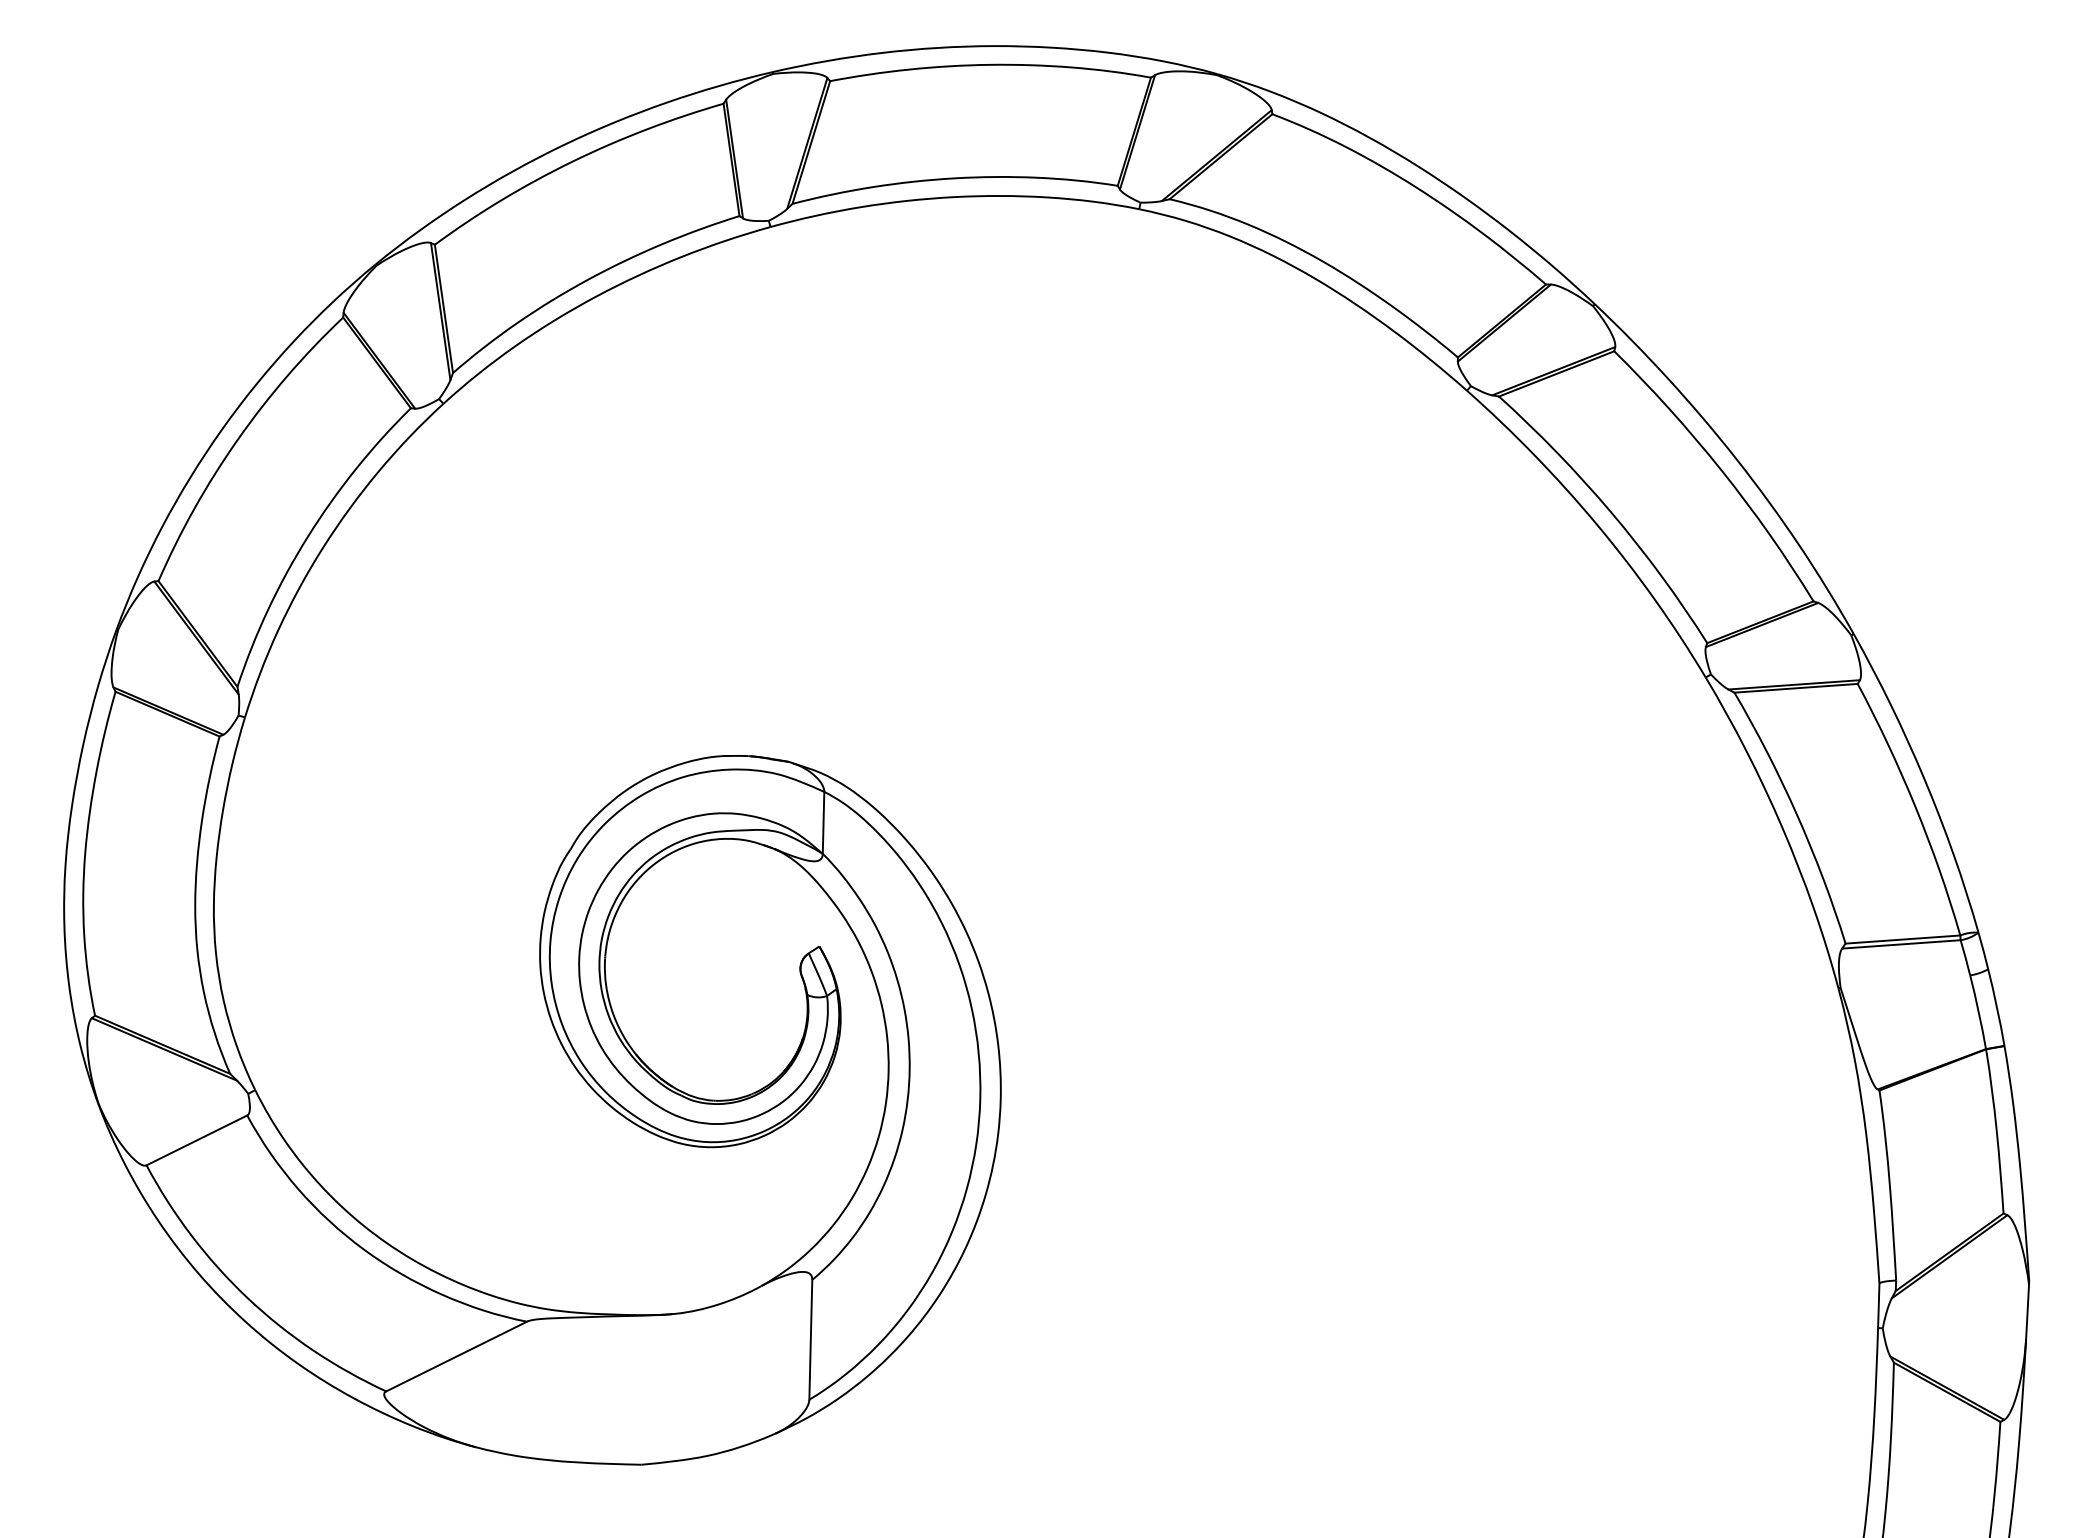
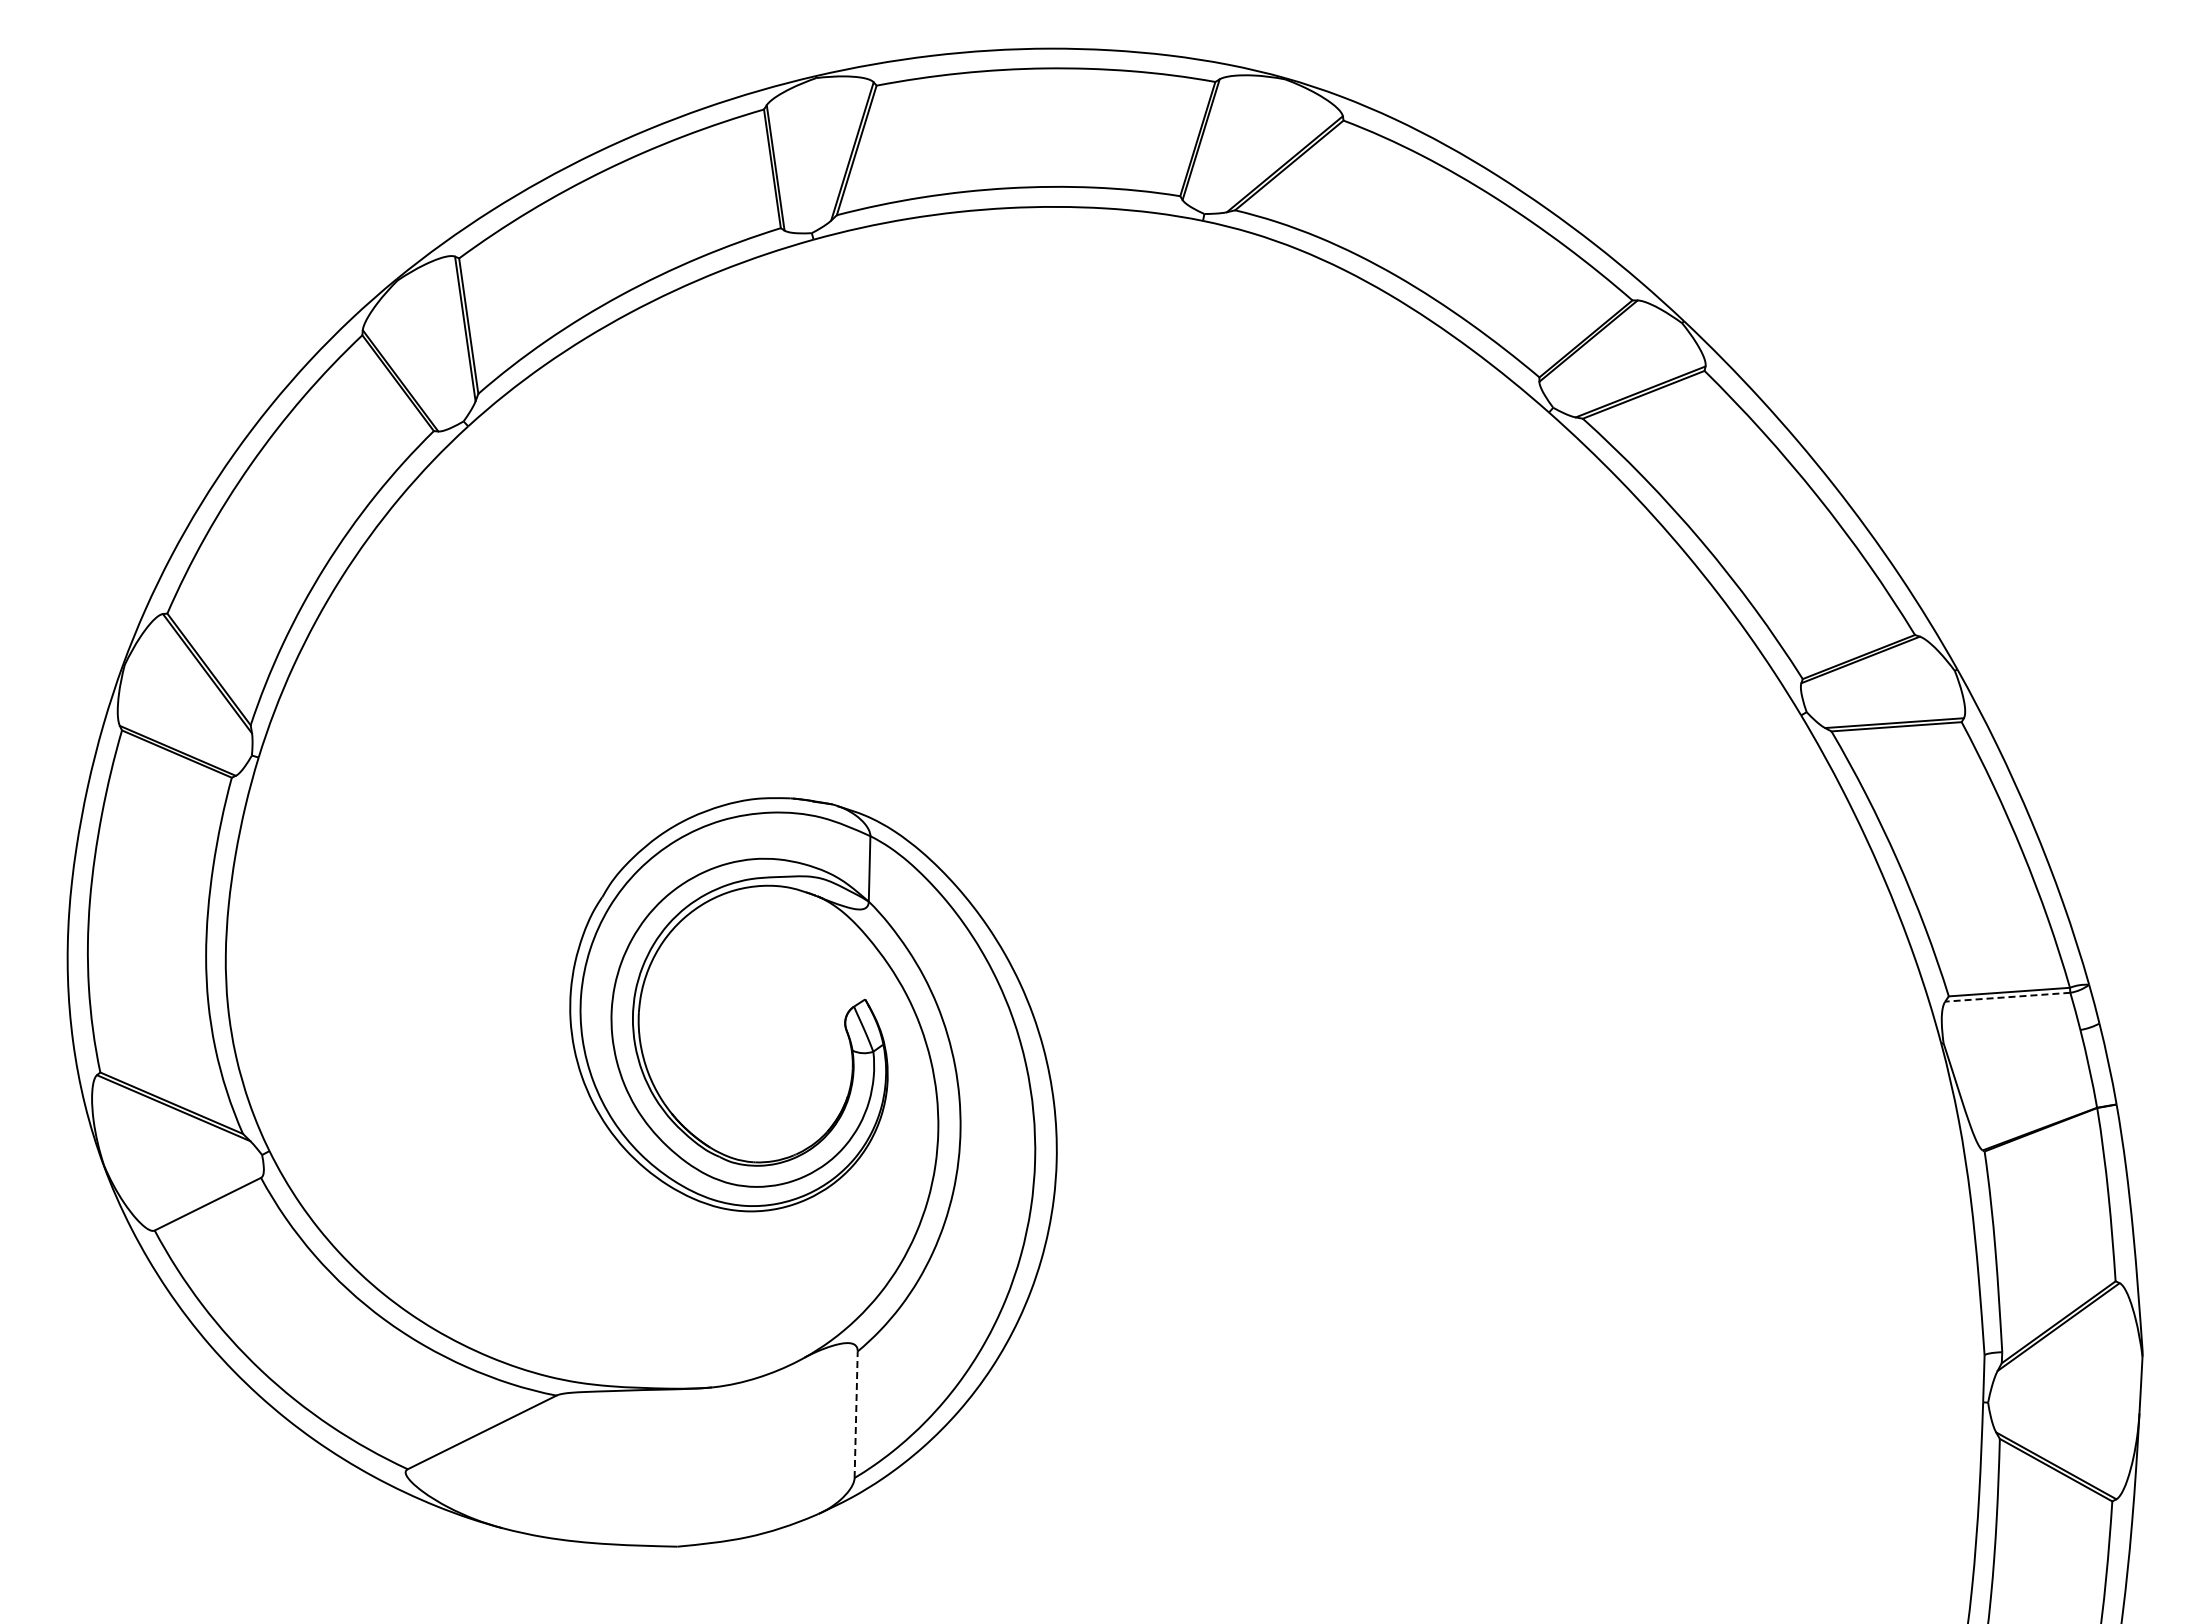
line: (1901, 944) -> (2007, 997), solid -> dashed
line: (811, 1339) -> (856, 1414), solid -> dashed

